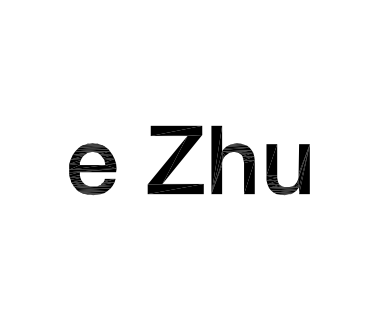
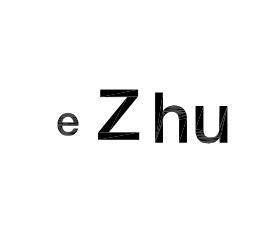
part: (175, 159) -> (118, 114), moved
part: (92, 168) -> (67, 123), size x0.6

